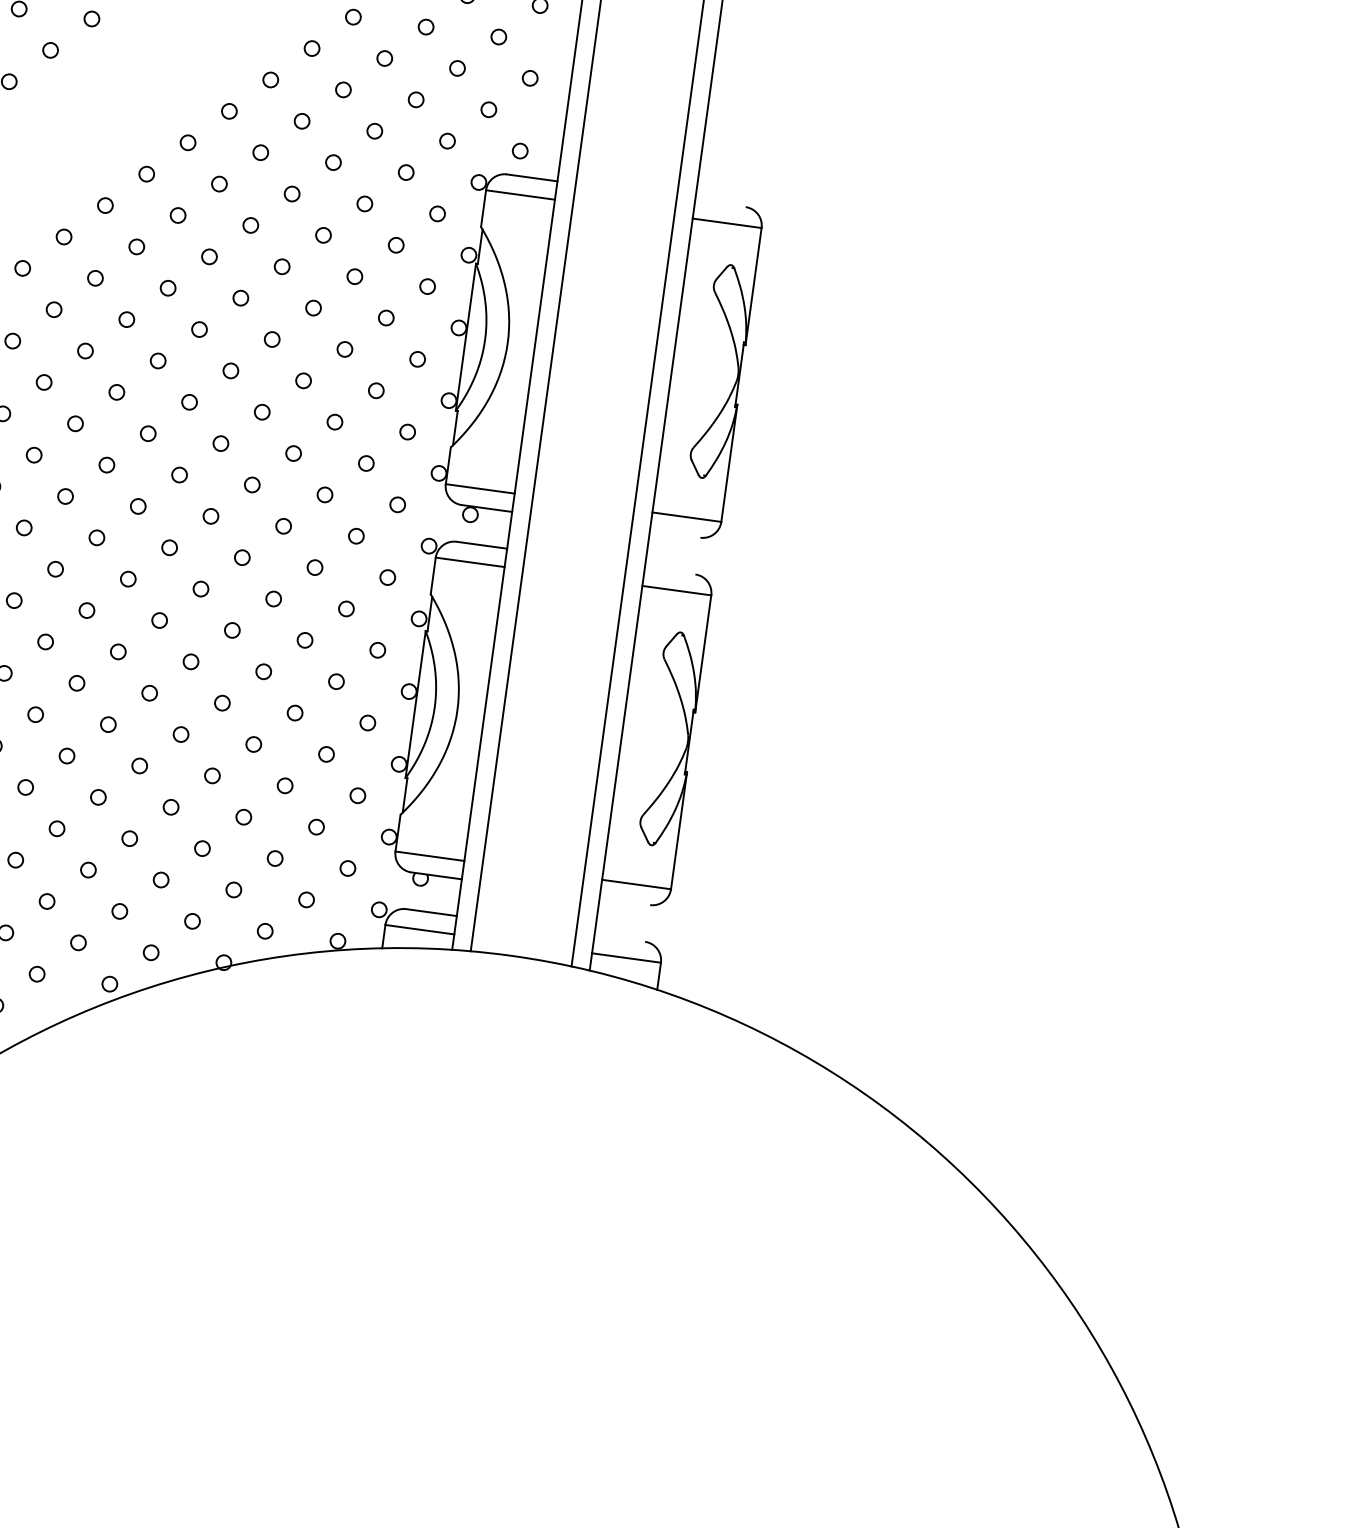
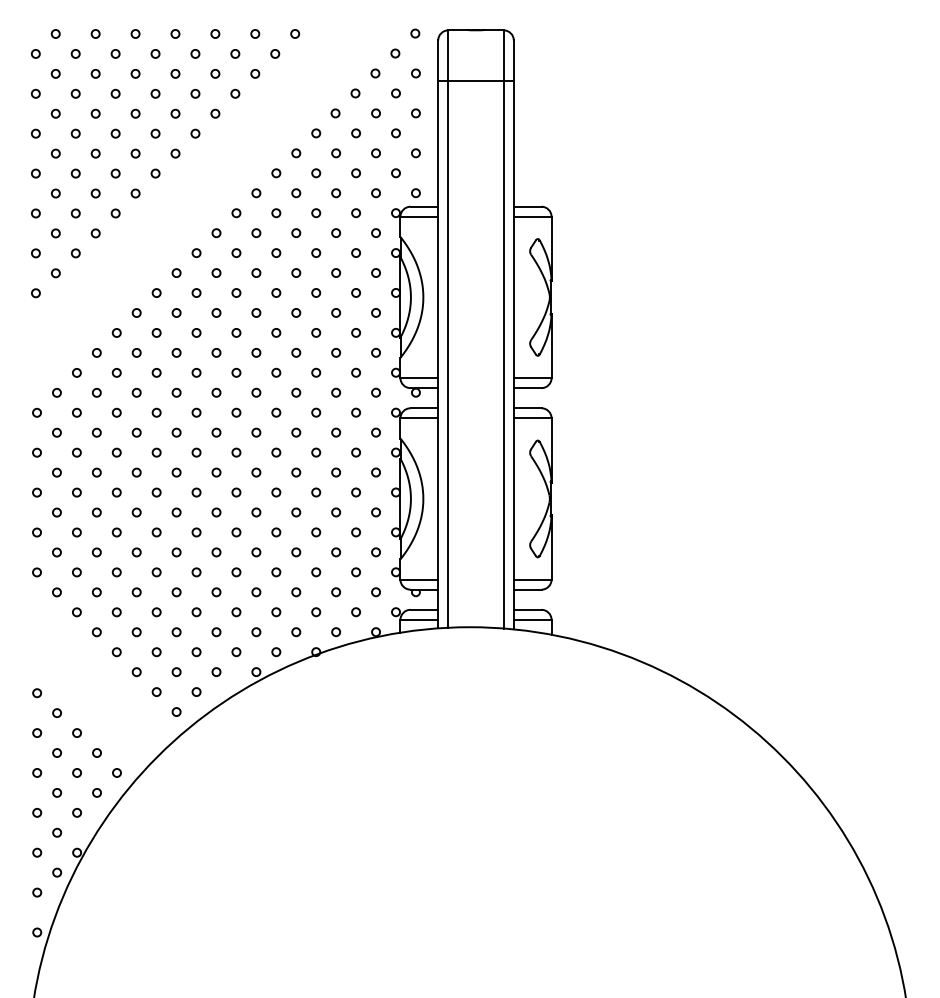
line: (720, 203) -> (527, 206), added
line: (674, 534) -> (527, 388), added
line: (669, 571) -> (527, 408), added
line: (624, 901) -> (527, 589), added
line: (619, 937) -> (527, 609), added

